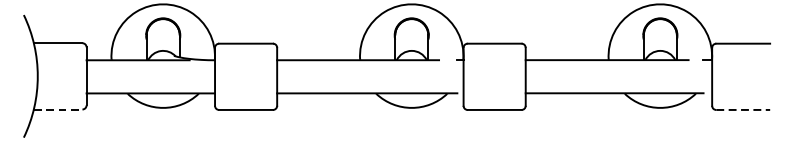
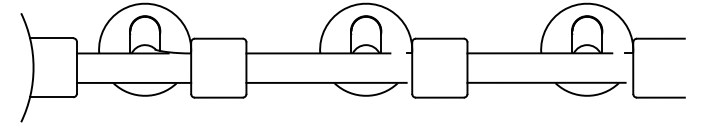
line: (57, 109) -> (51, 97), dashed -> solid
line: (742, 109) -> (660, 97), dashed -> solid

